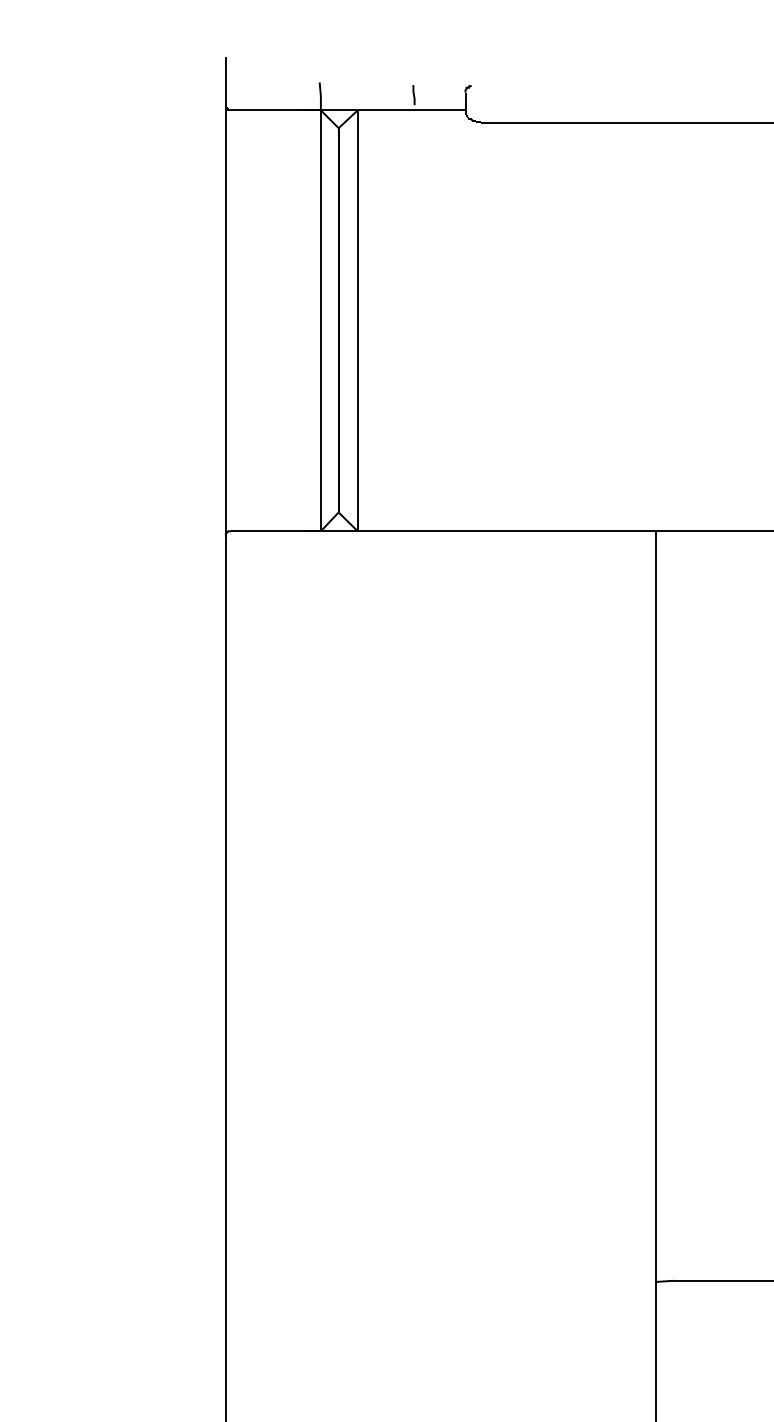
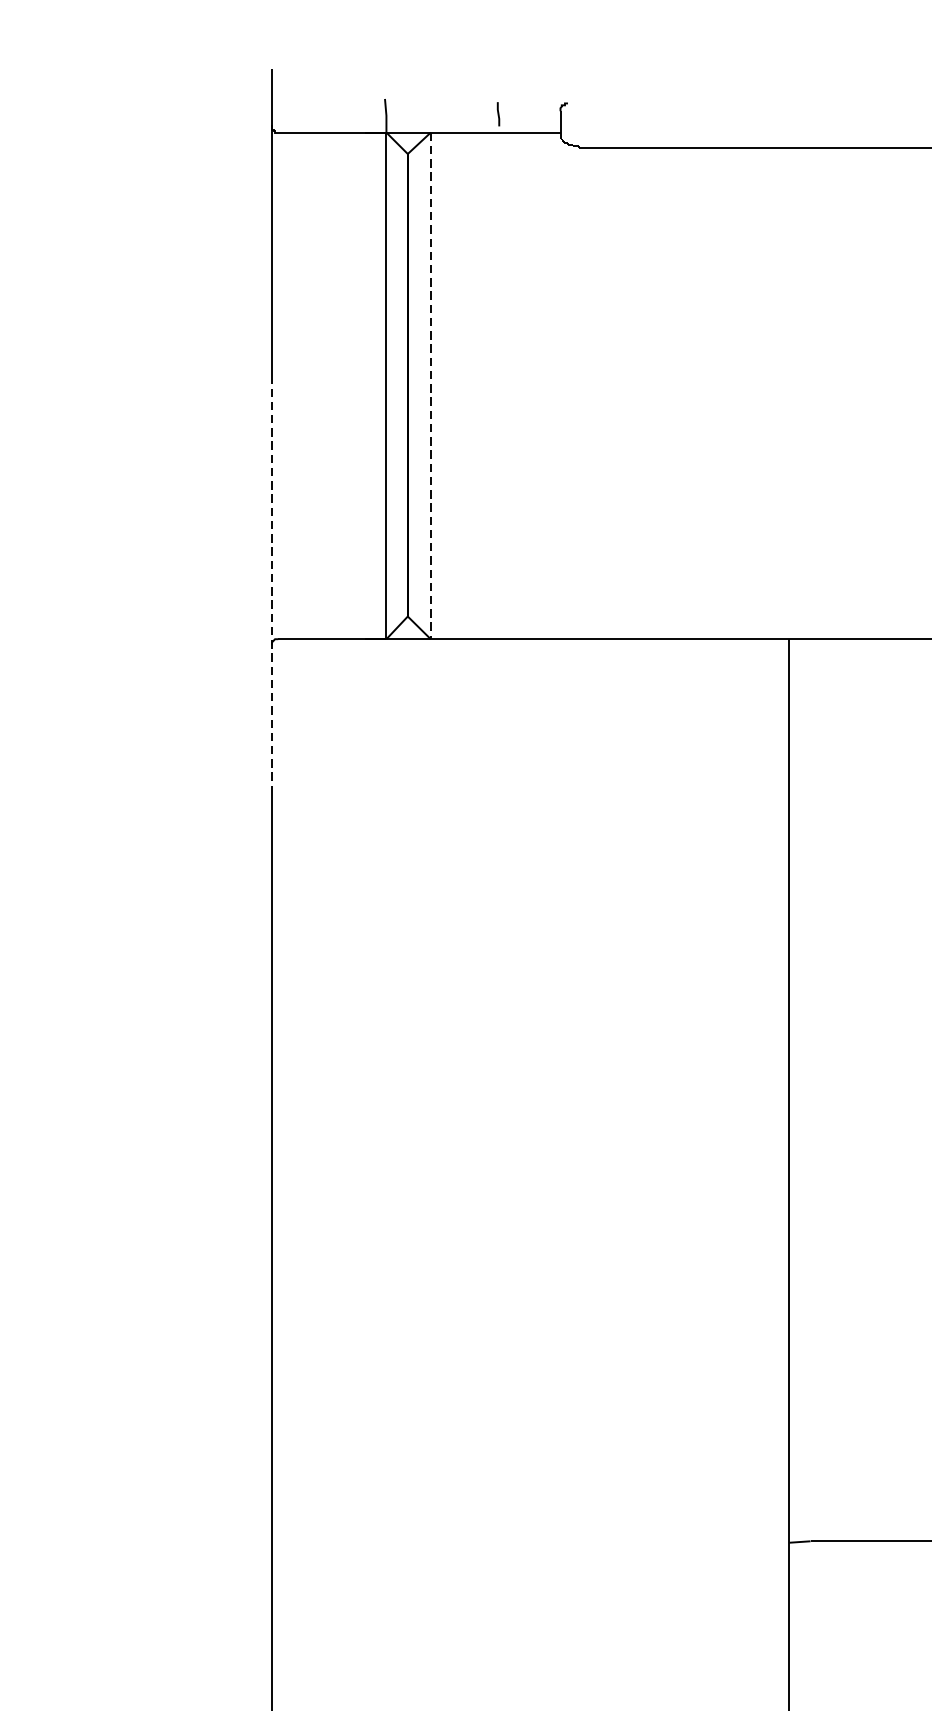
line: (357, 321) -> (430, 386), solid -> dashed
line: (225, 485) -> (271, 584), solid -> dashed

